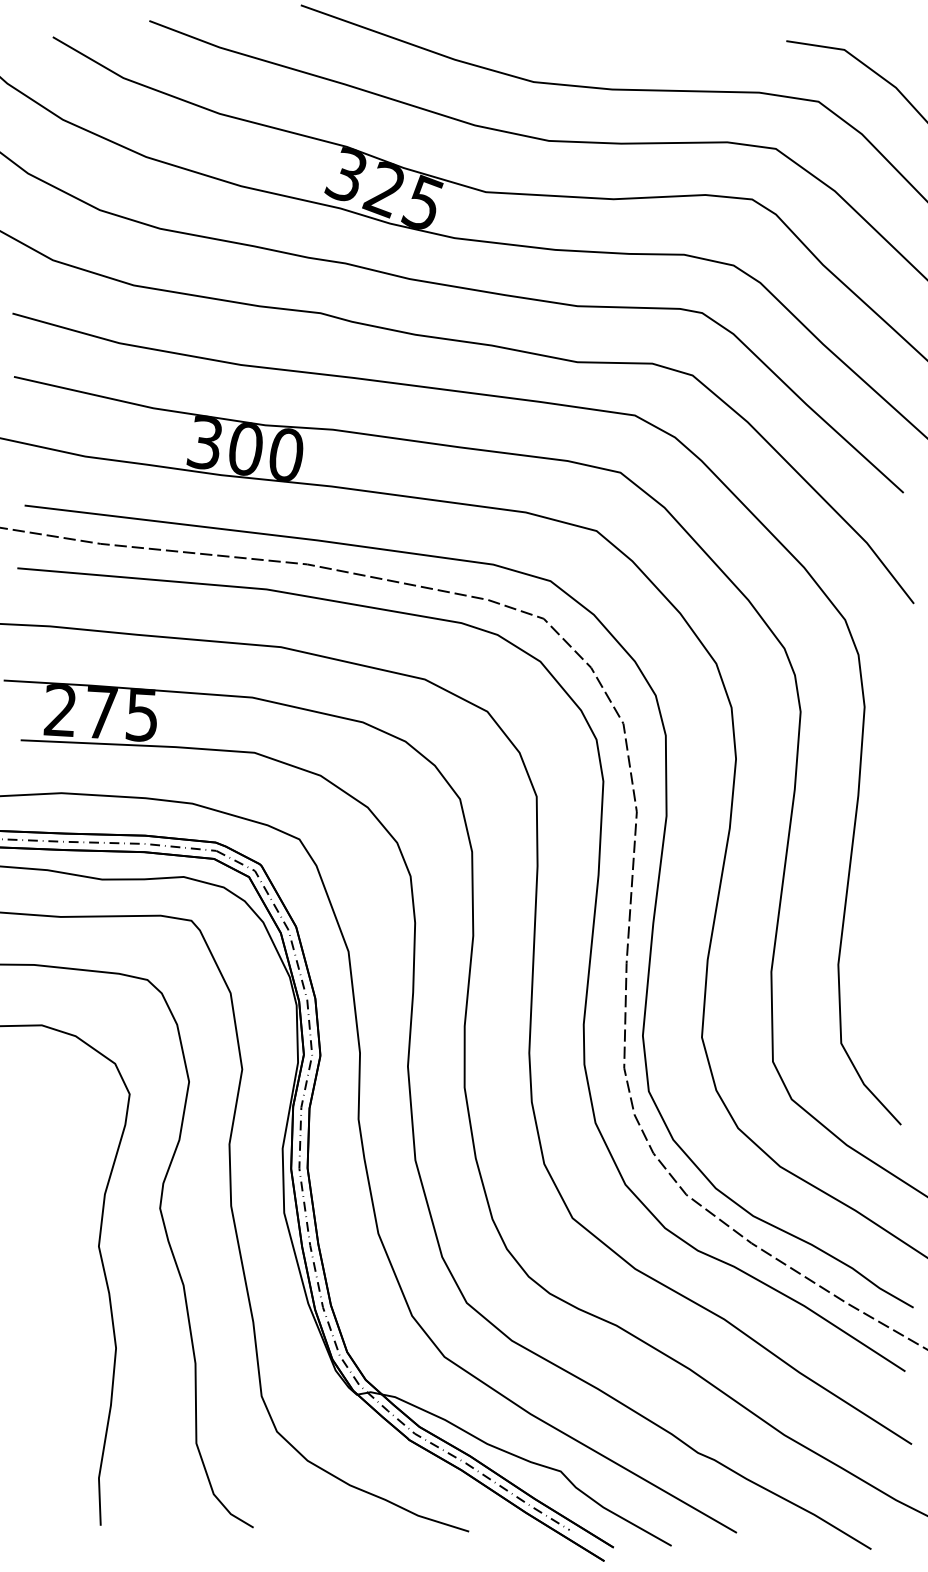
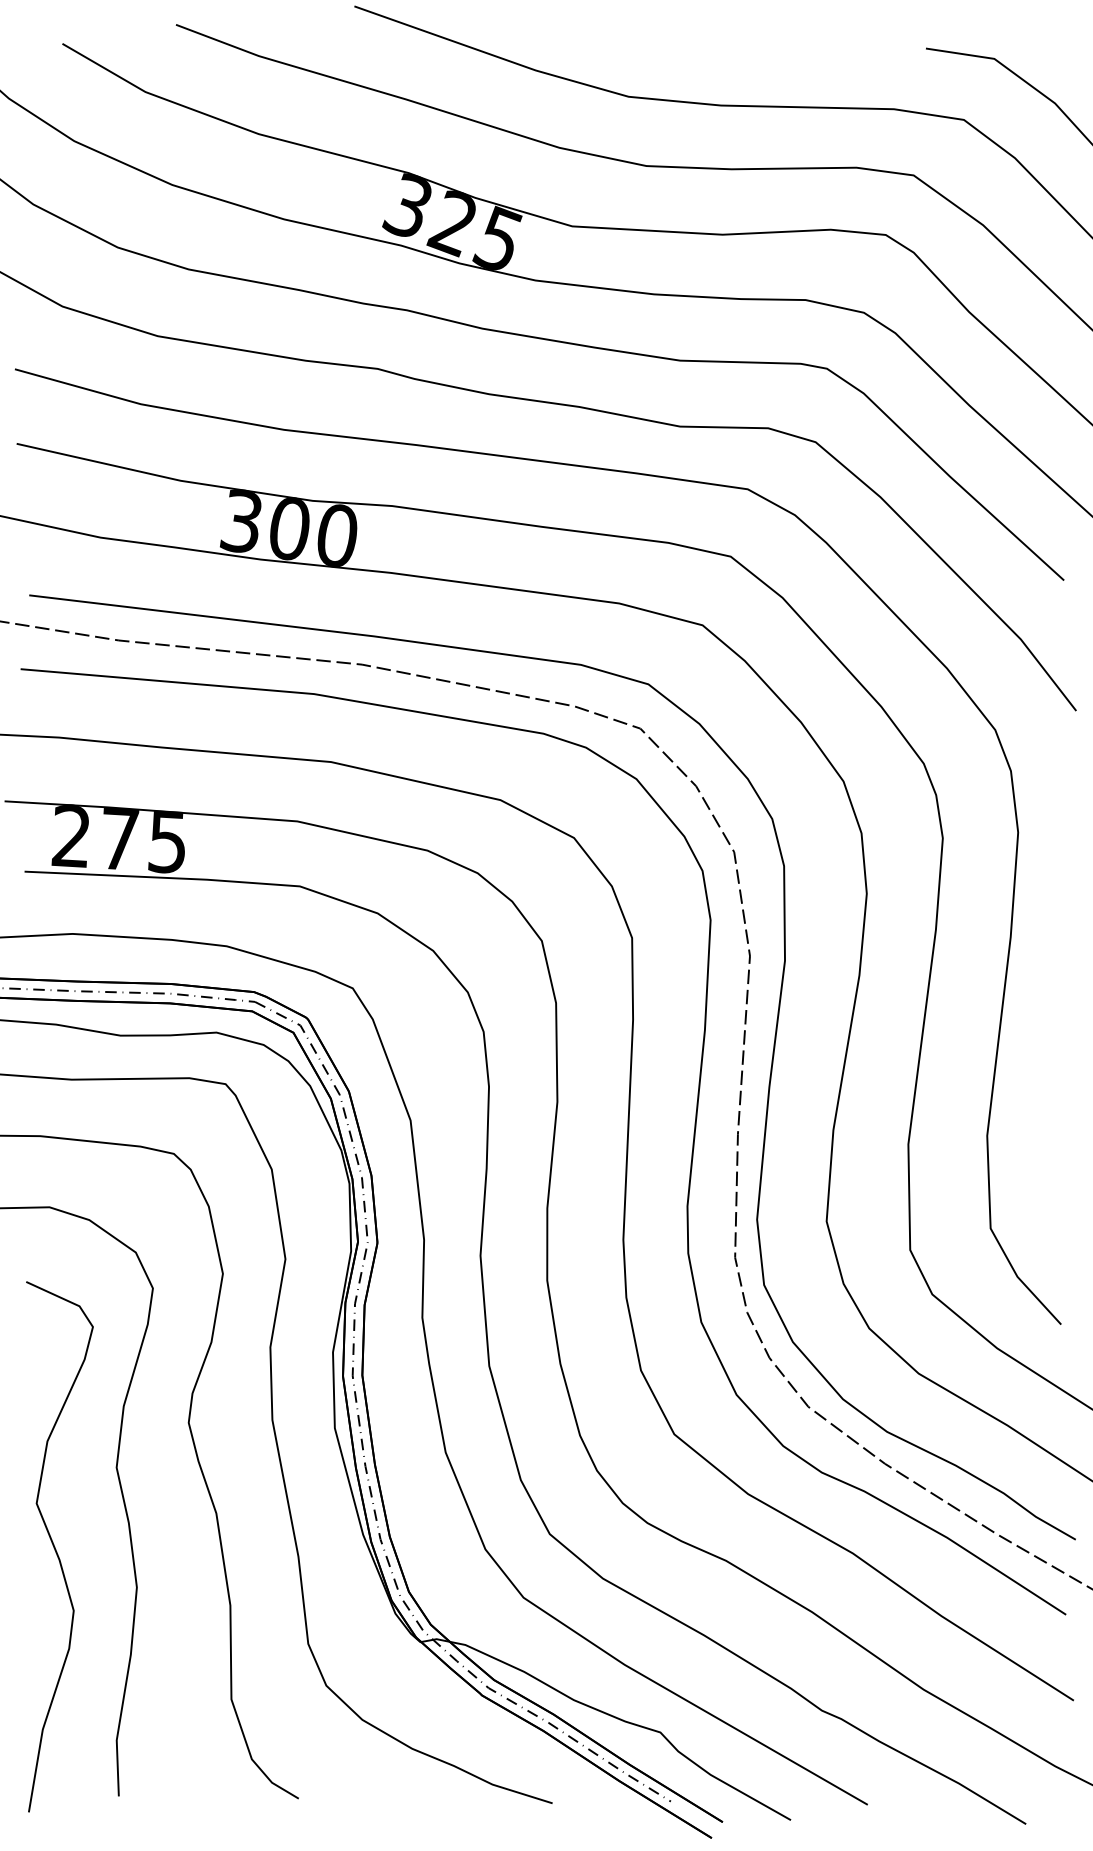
curve: (46, 1313) -> (55, 1546), added

